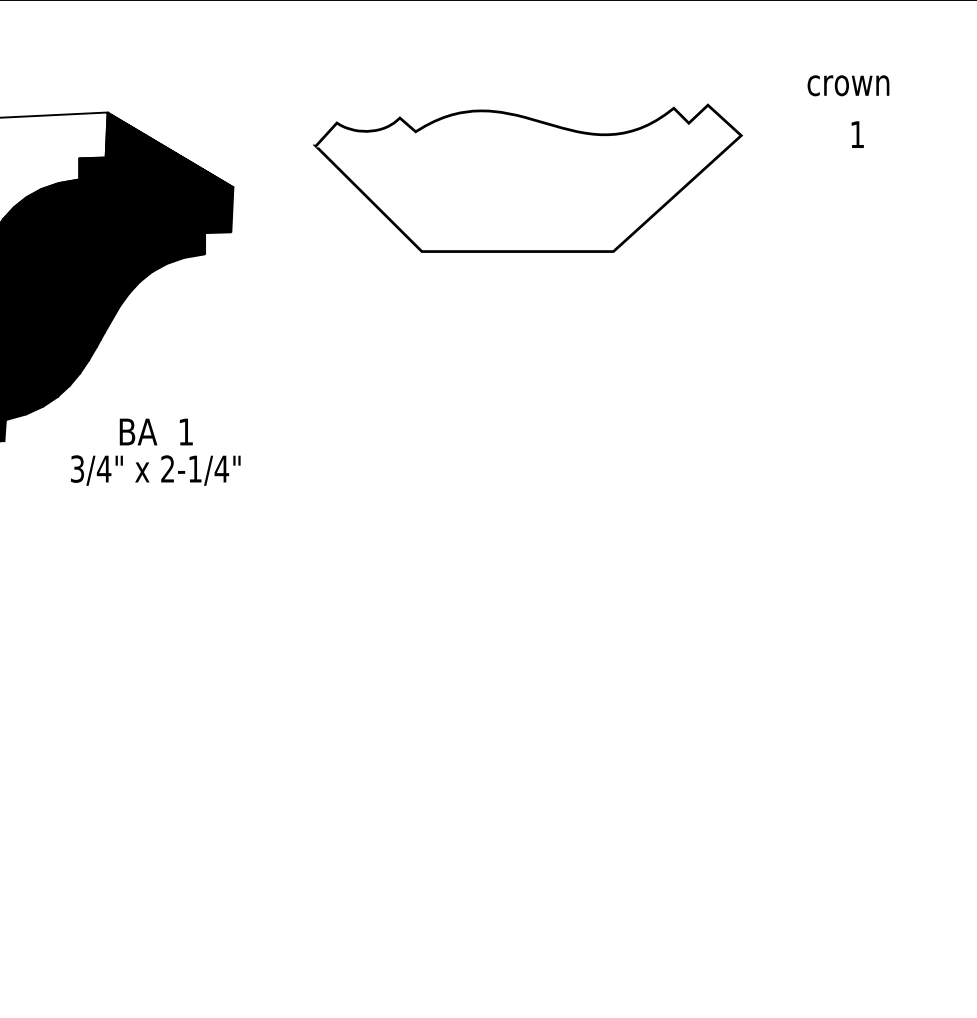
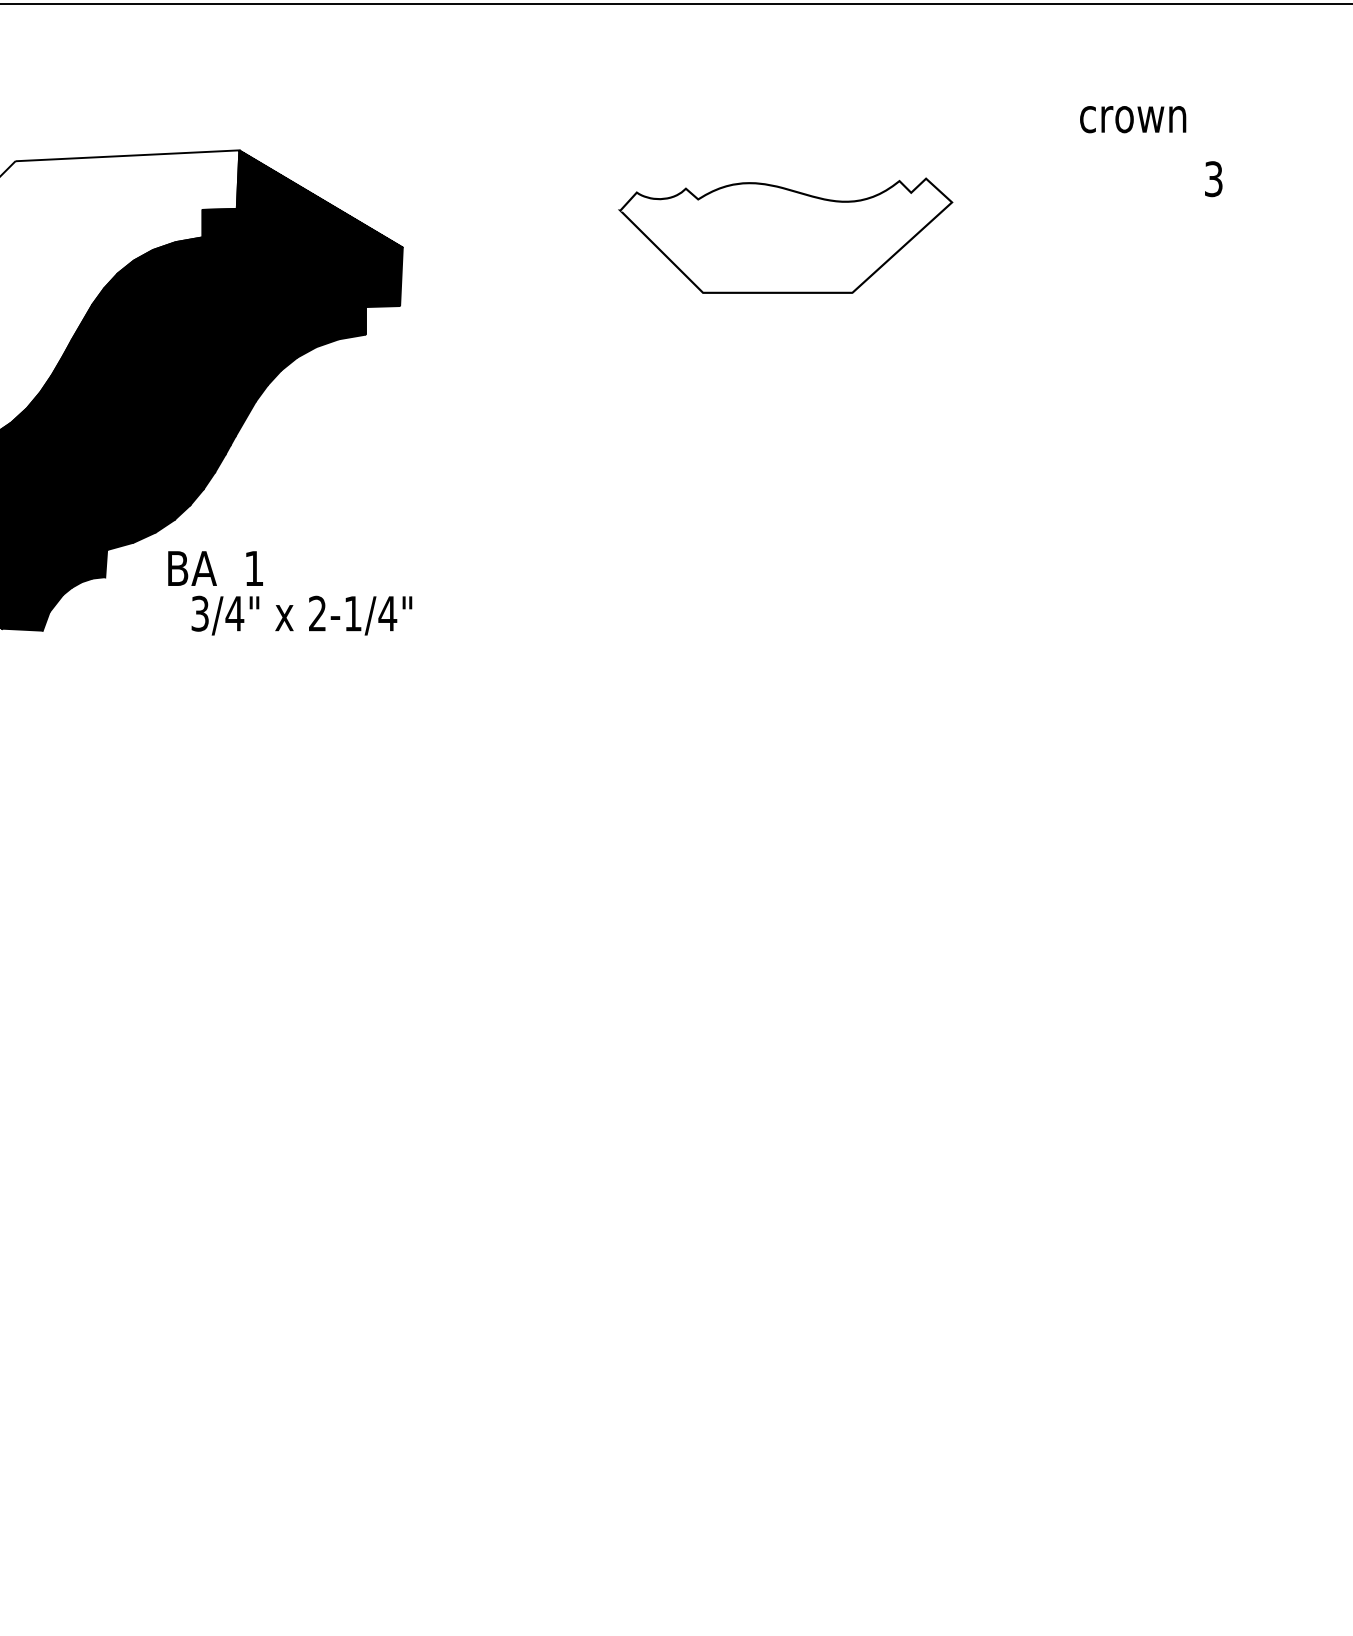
text: (848, 85) -> (1133, 119), moved
text: (857, 134) -> (1213, 179), 1 -> 3
part: (527, 178) -> (785, 235), size x0.6
text: (156, 431) -> (215, 568), moved

